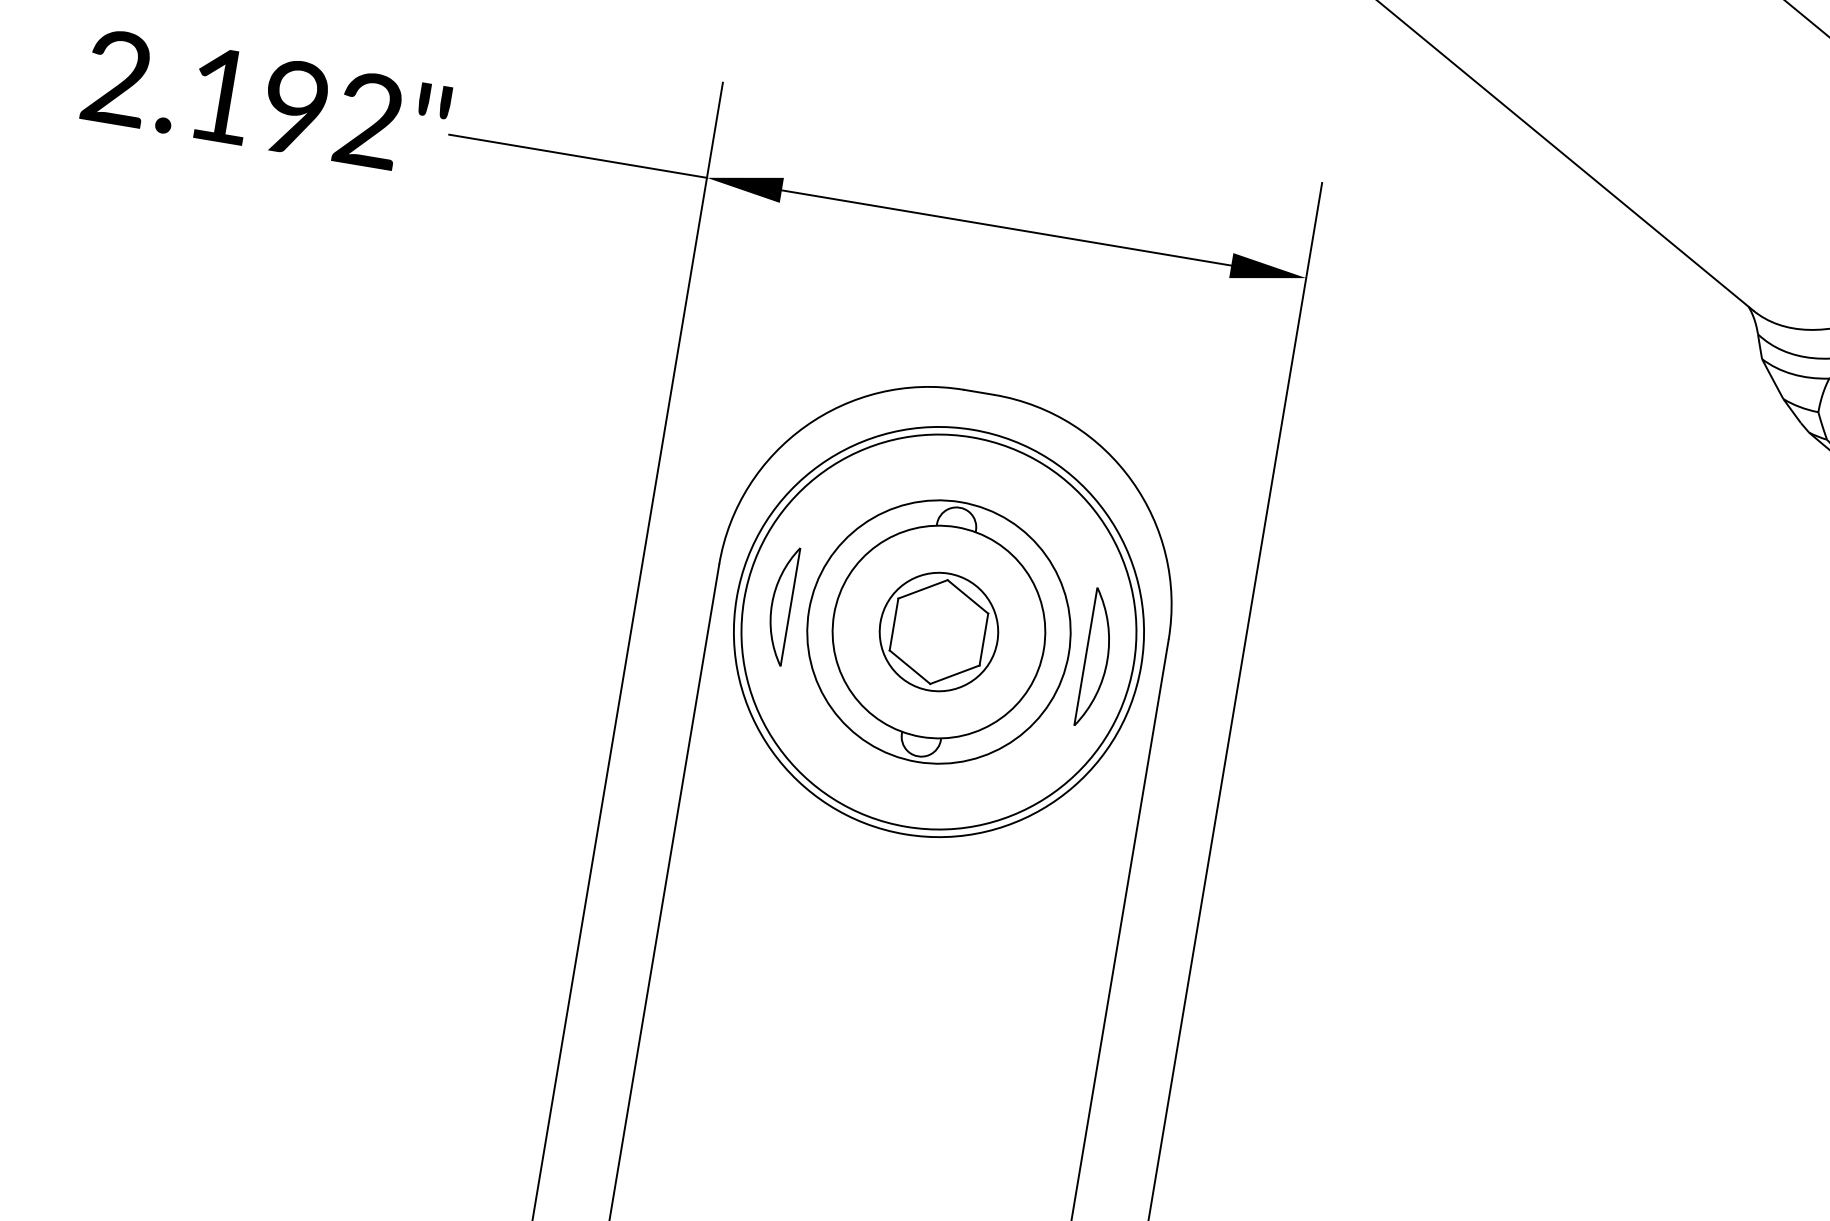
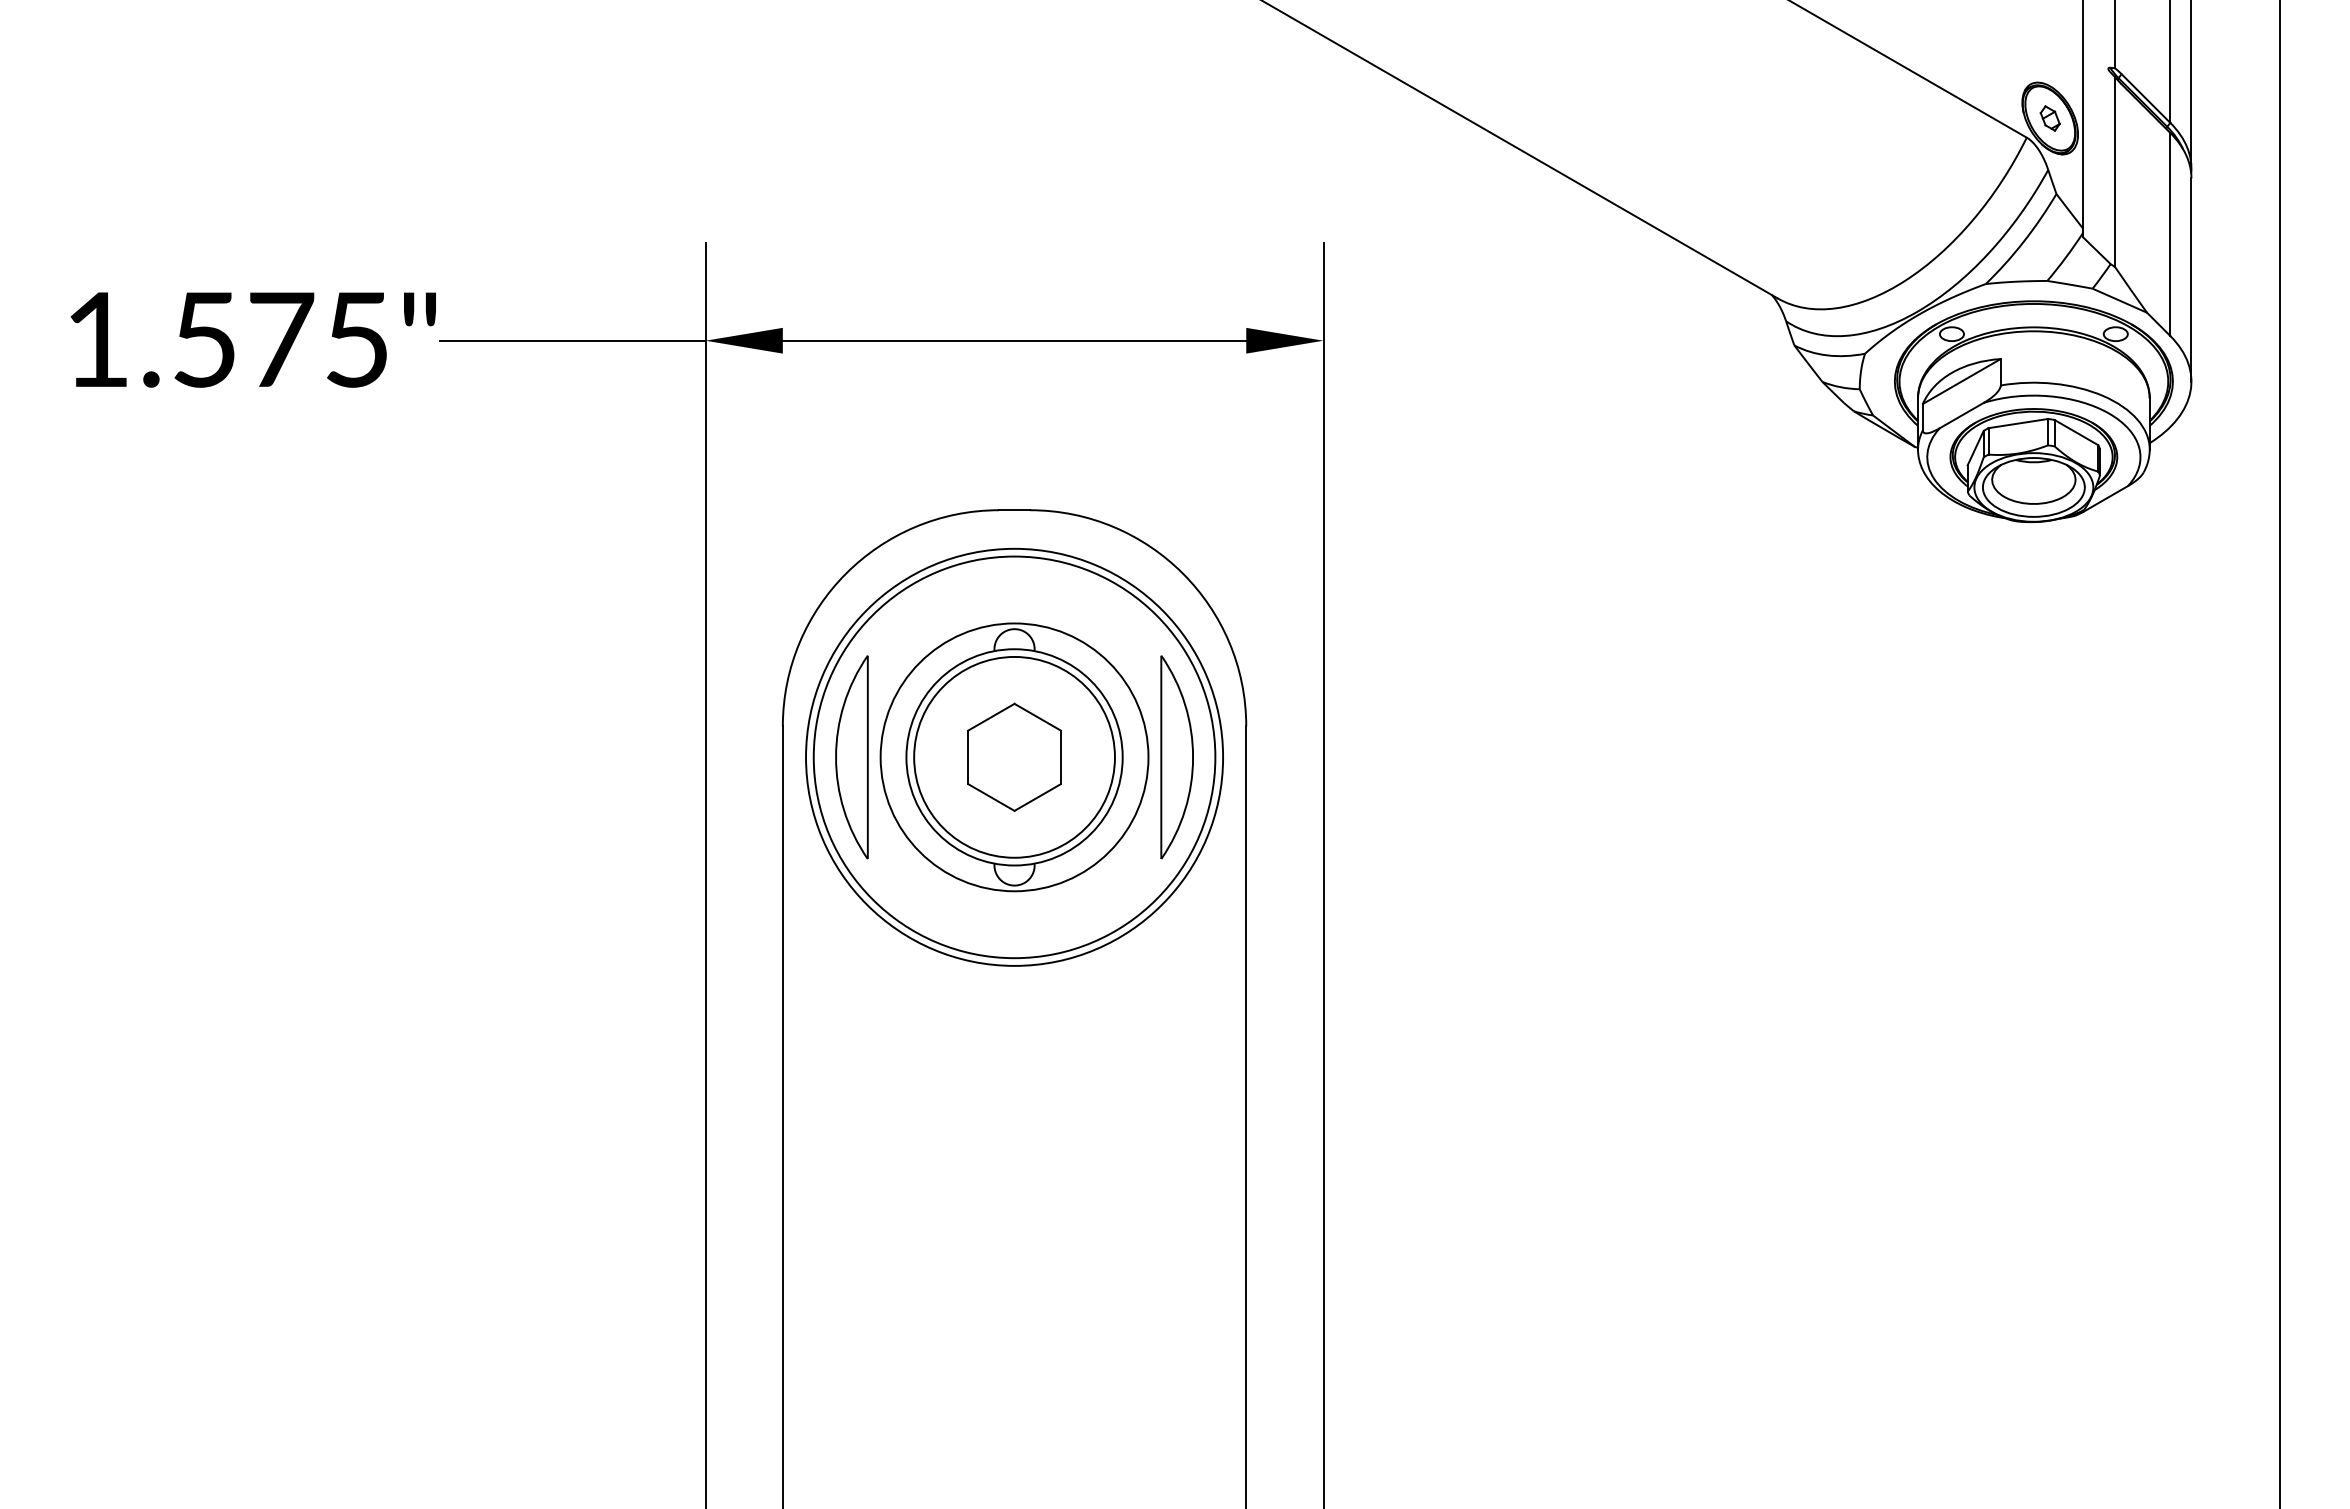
text: (242, 98) -> (226, 339), 2.192" -> 1.575"
part: (780, 605) -> (851, 757), size x1.67
circle: (939, 631) -> (1014, 756), size x1.67
part: (1096, 658) -> (1176, 757), size x1.43

